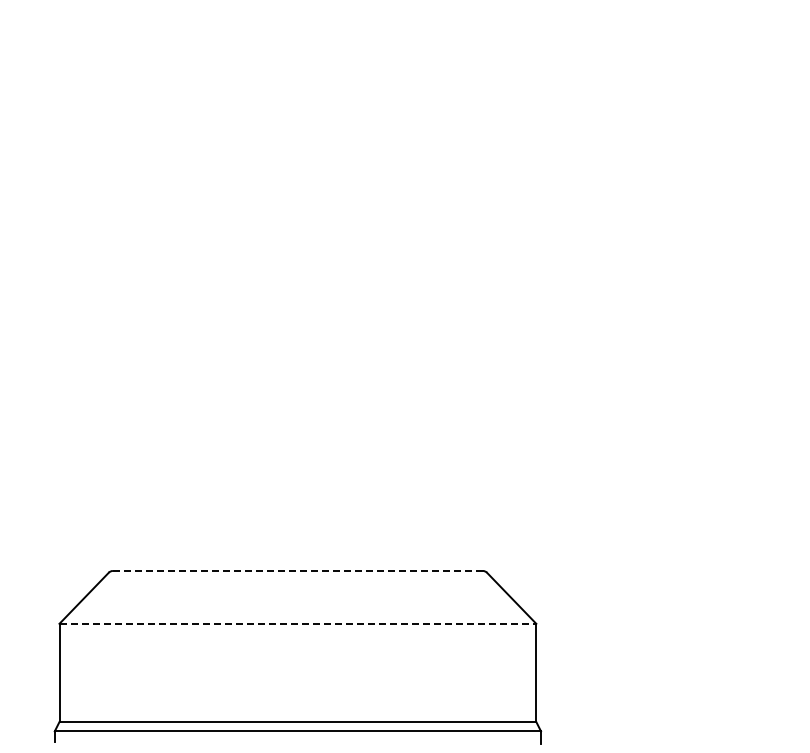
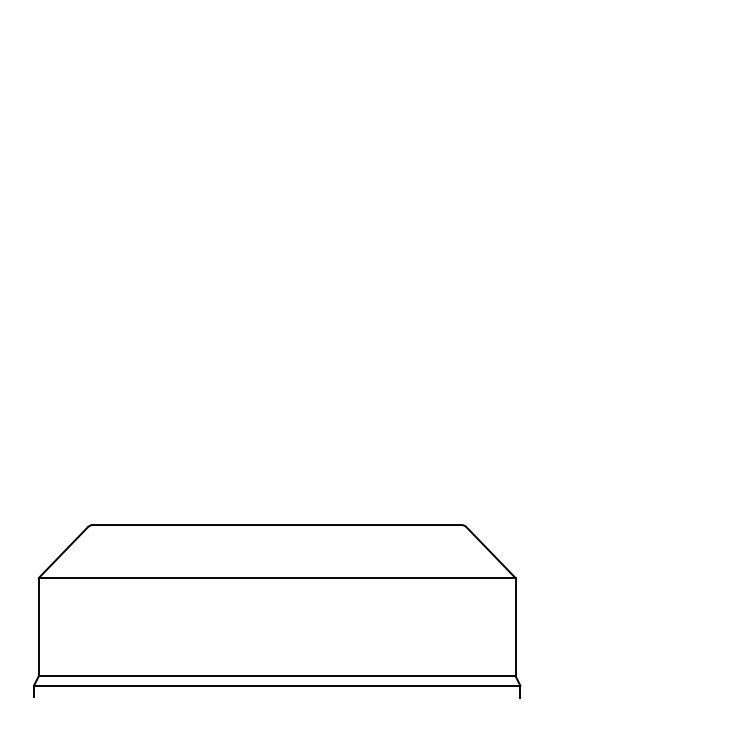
line: (297, 570) -> (276, 524), dashed -> solid
line: (298, 623) -> (277, 577), dashed -> solid

